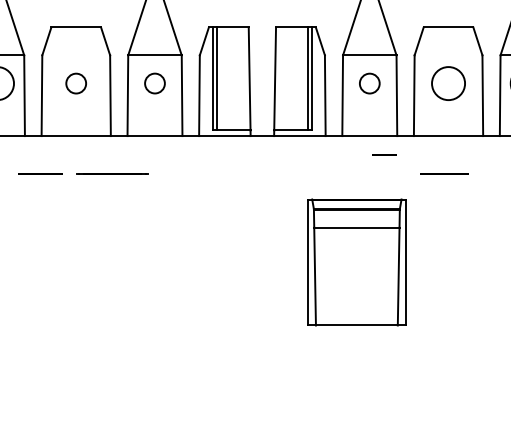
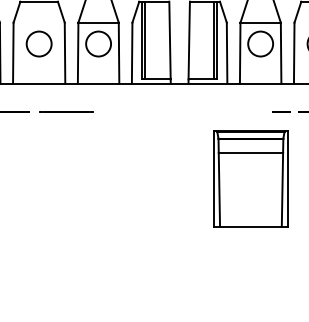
circle: (75, 83) -> (38, 43), size x1.67
circle: (154, 83) -> (98, 43), size x1.67
circle: (369, 83) -> (260, 43), size x1.67
line: (384, 154) -> (281, 111), moved

